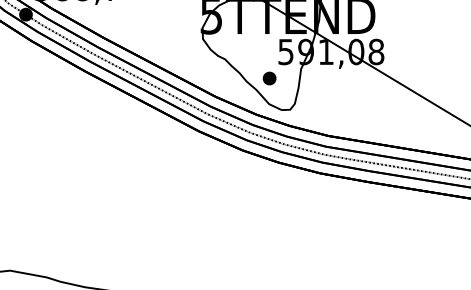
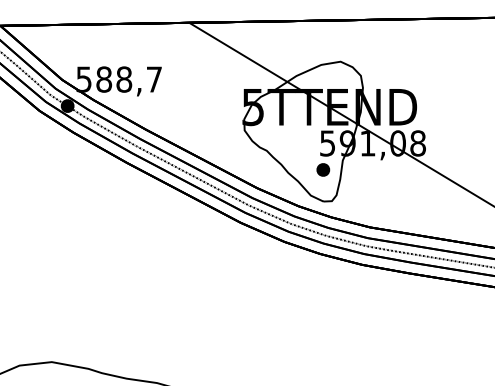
part: (269, 78) -> (323, 169), moved

